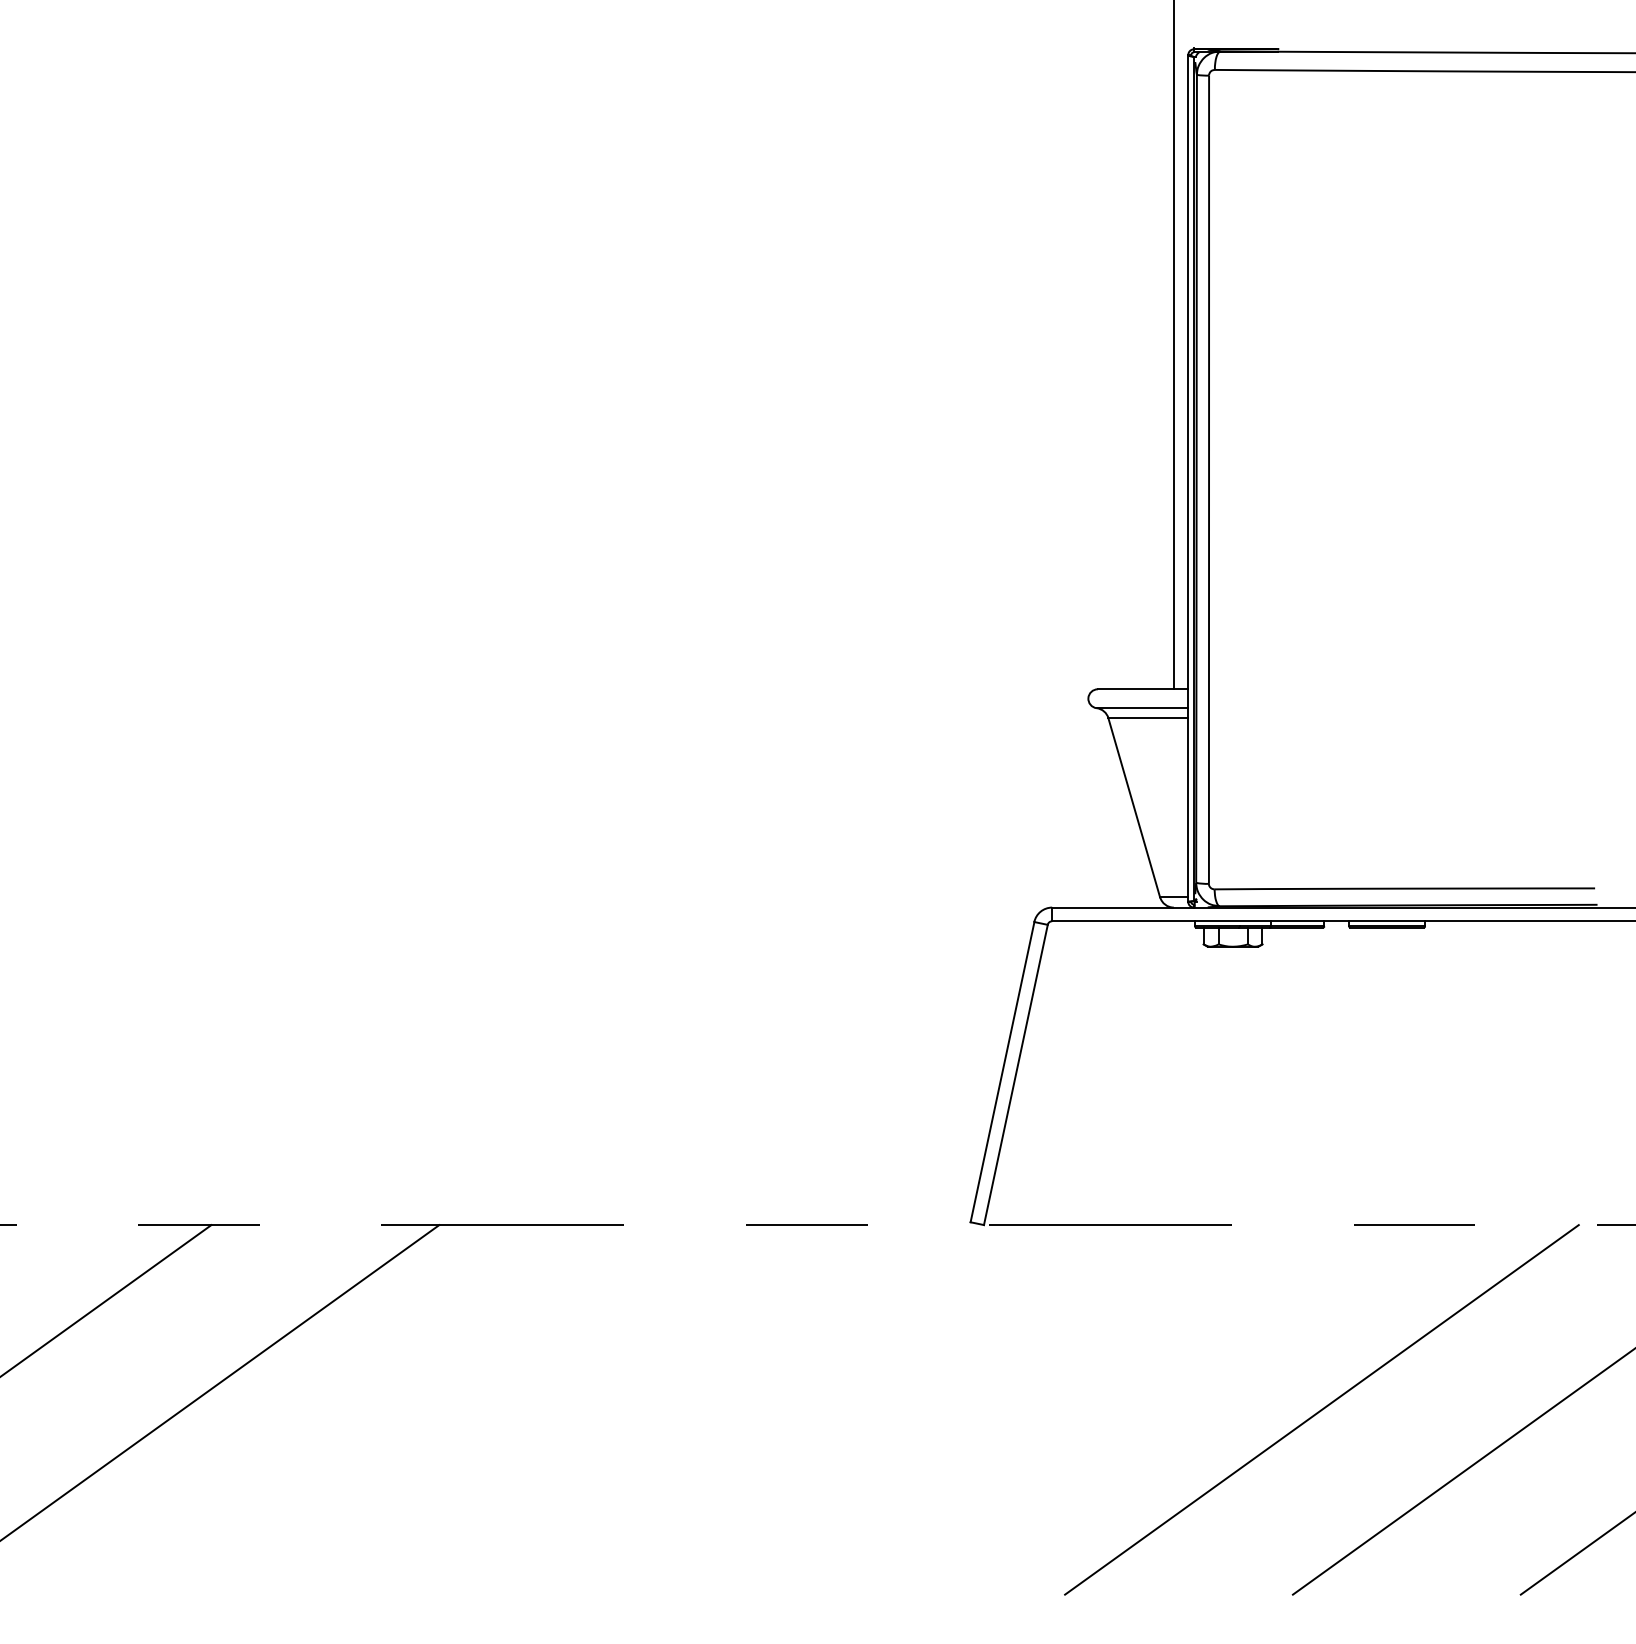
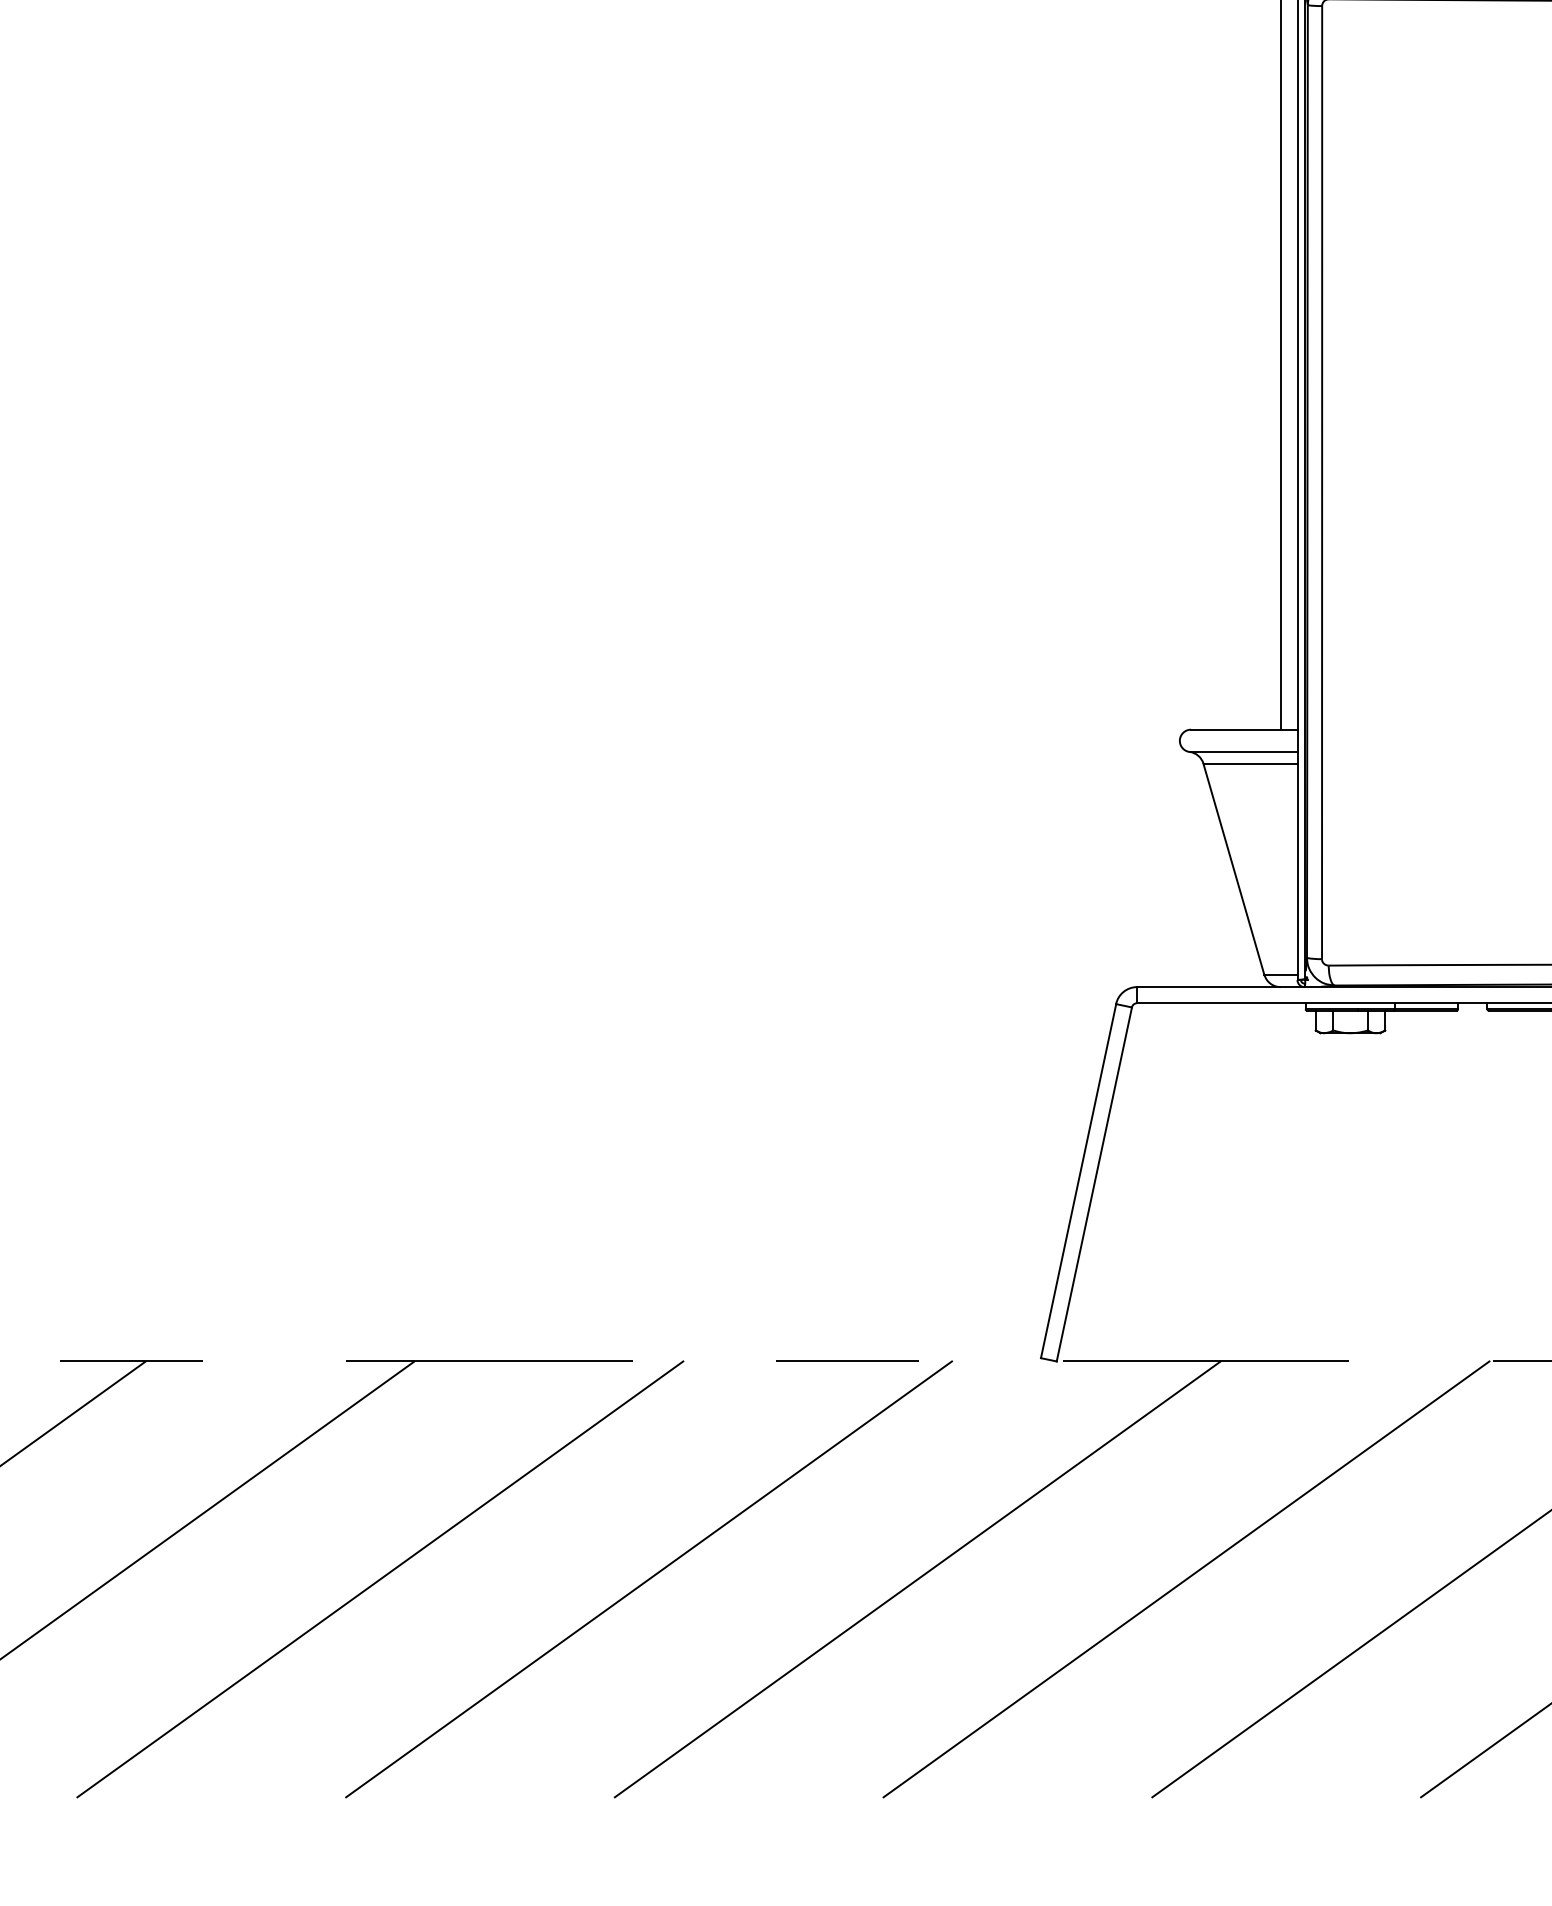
line: (410, 1409) -> (380, 1578), added
line: (638, 1409) -> (649, 1578), added
line: (866, 1409) -> (918, 1578), added
line: (1093, 1409) -> (1185, 1578), added

